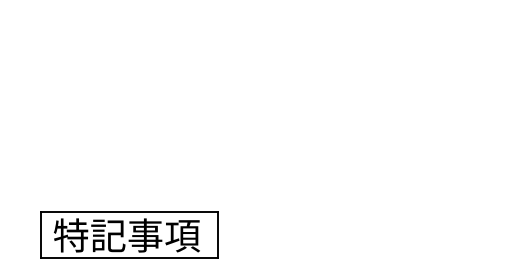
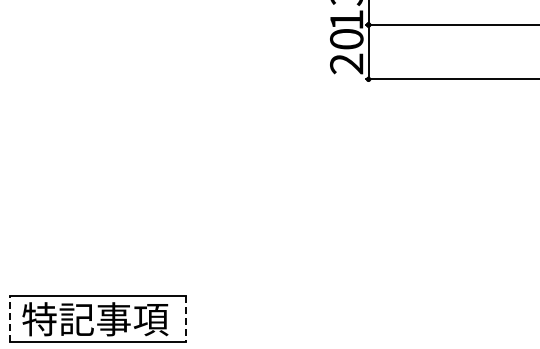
line: (41, 234) -> (9, 318), solid -> dashed
line: (218, 235) -> (186, 319), solid -> dashed

